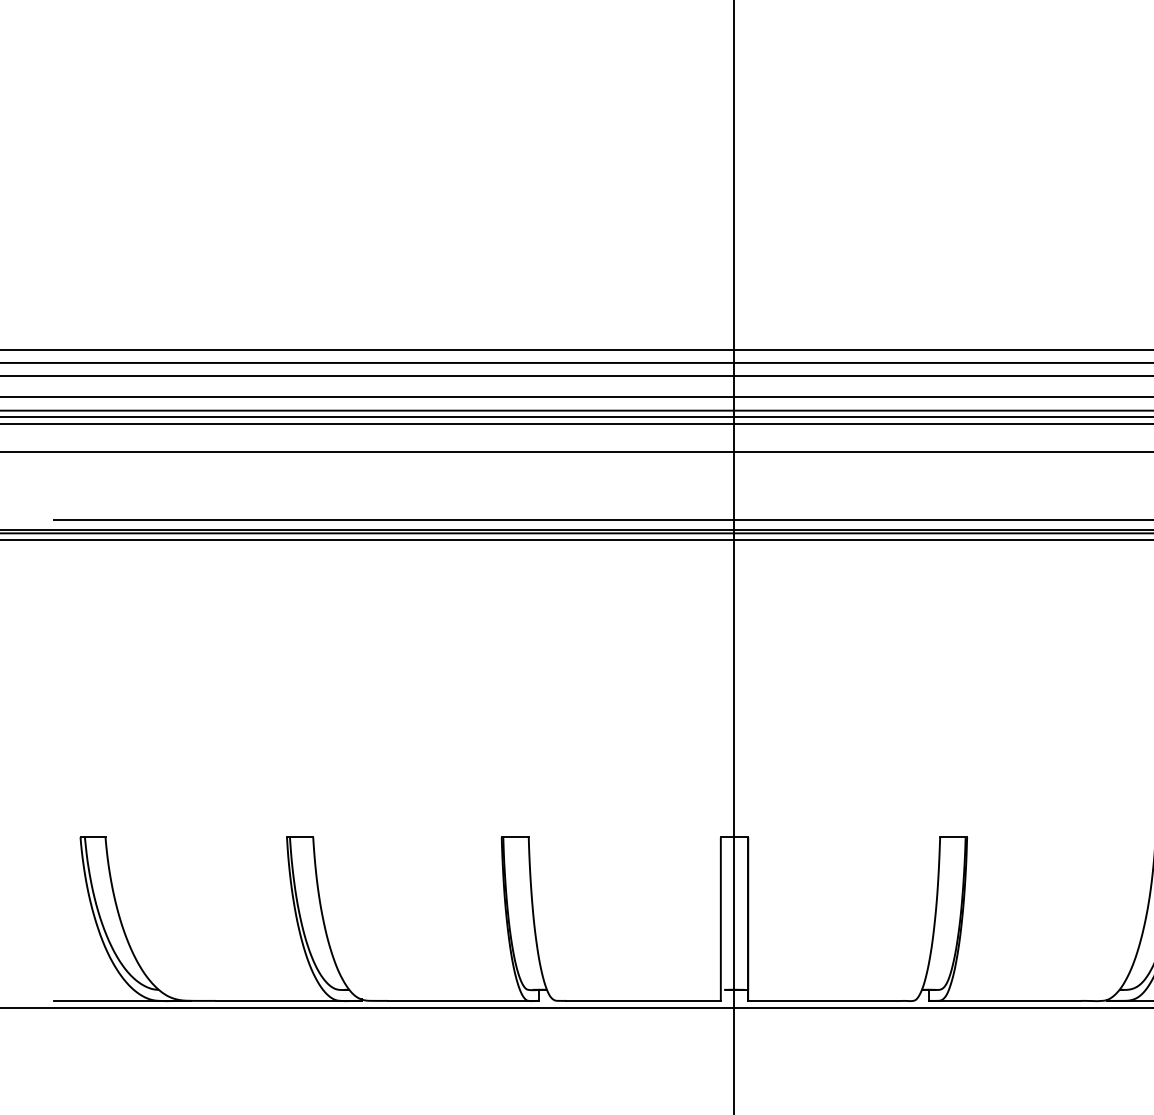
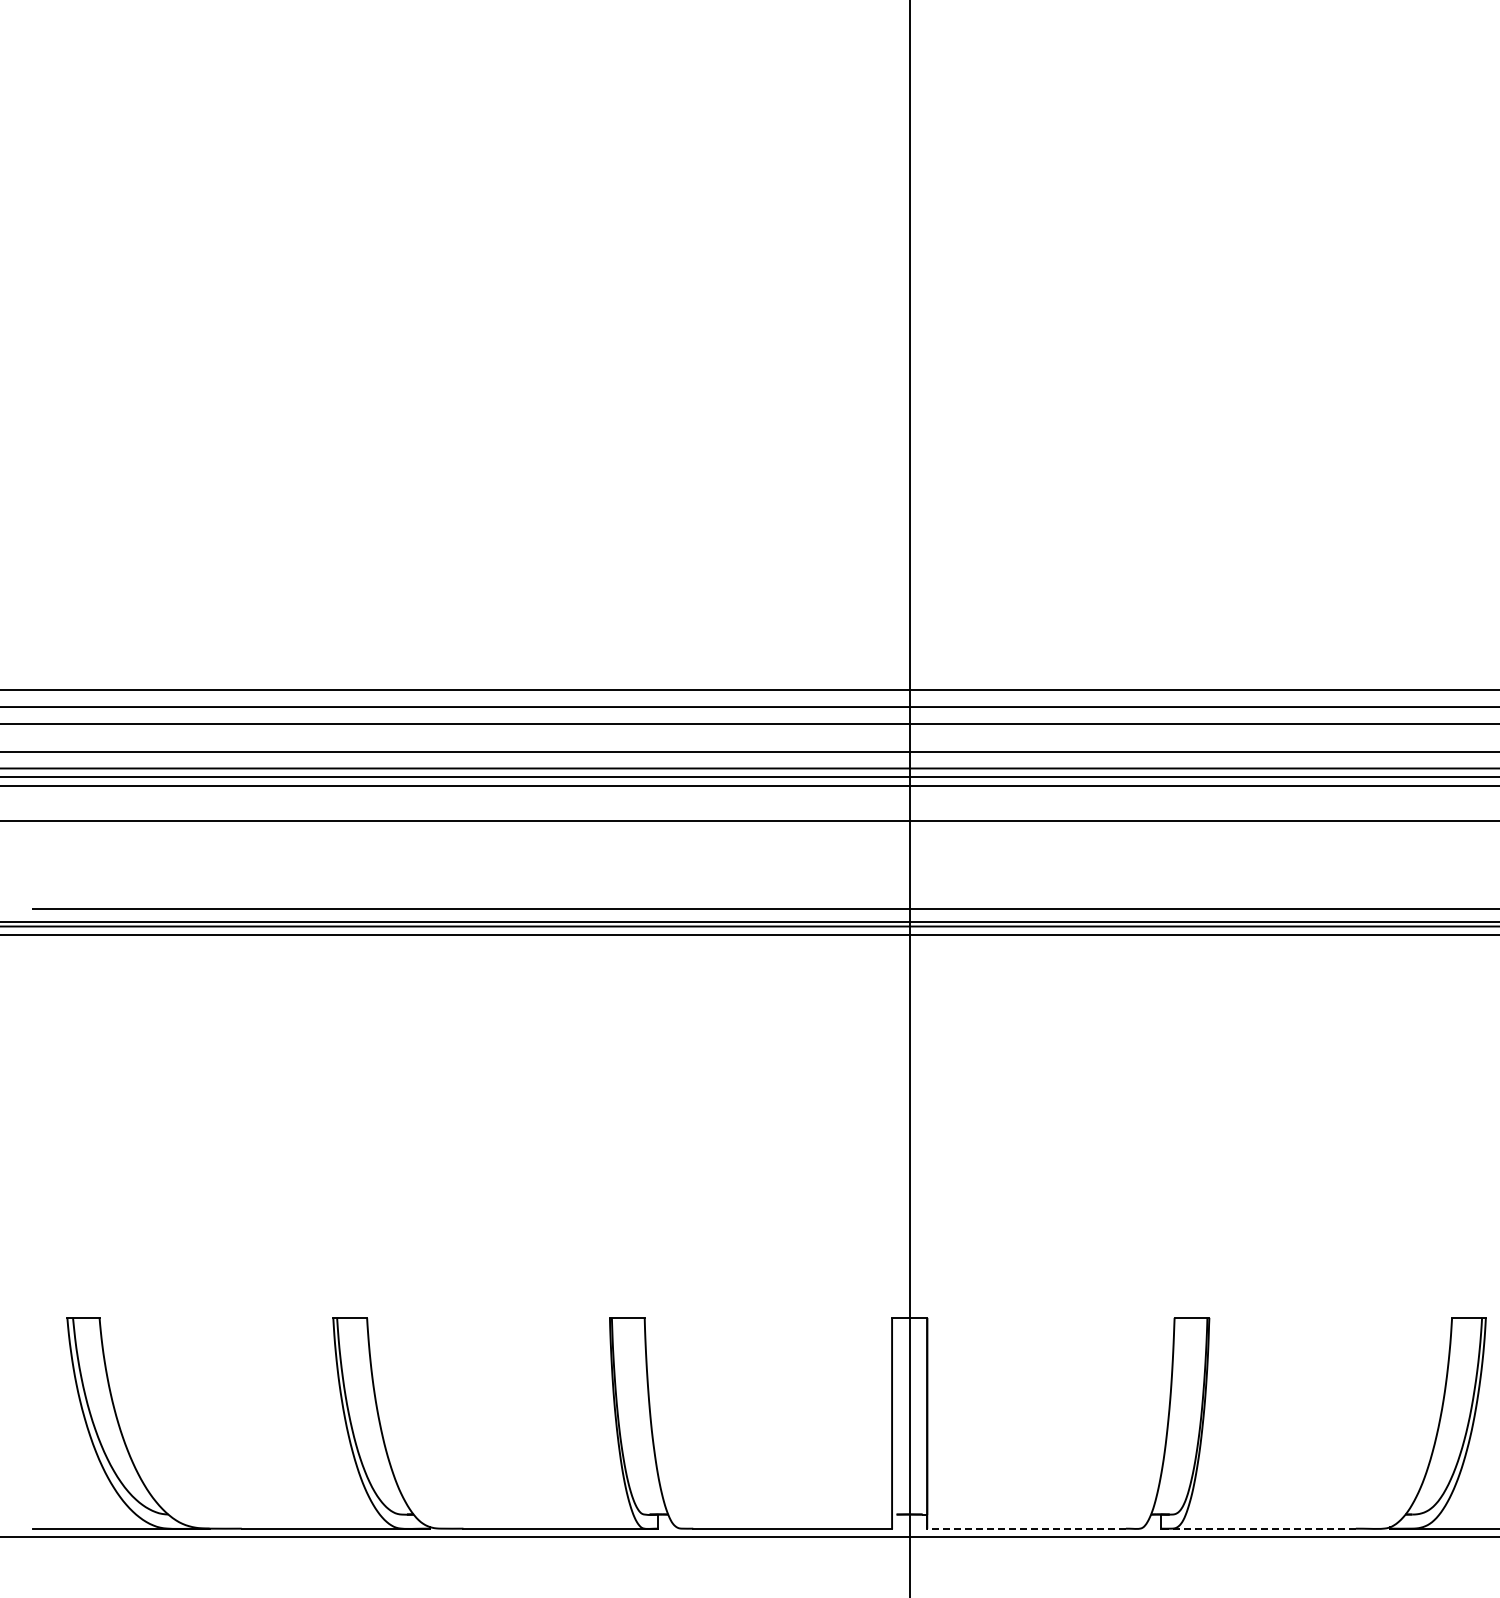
line: (825, 1000) -> (1026, 1528), solid -> dashed
line: (1005, 1000) -> (1258, 1528), solid -> dashed

